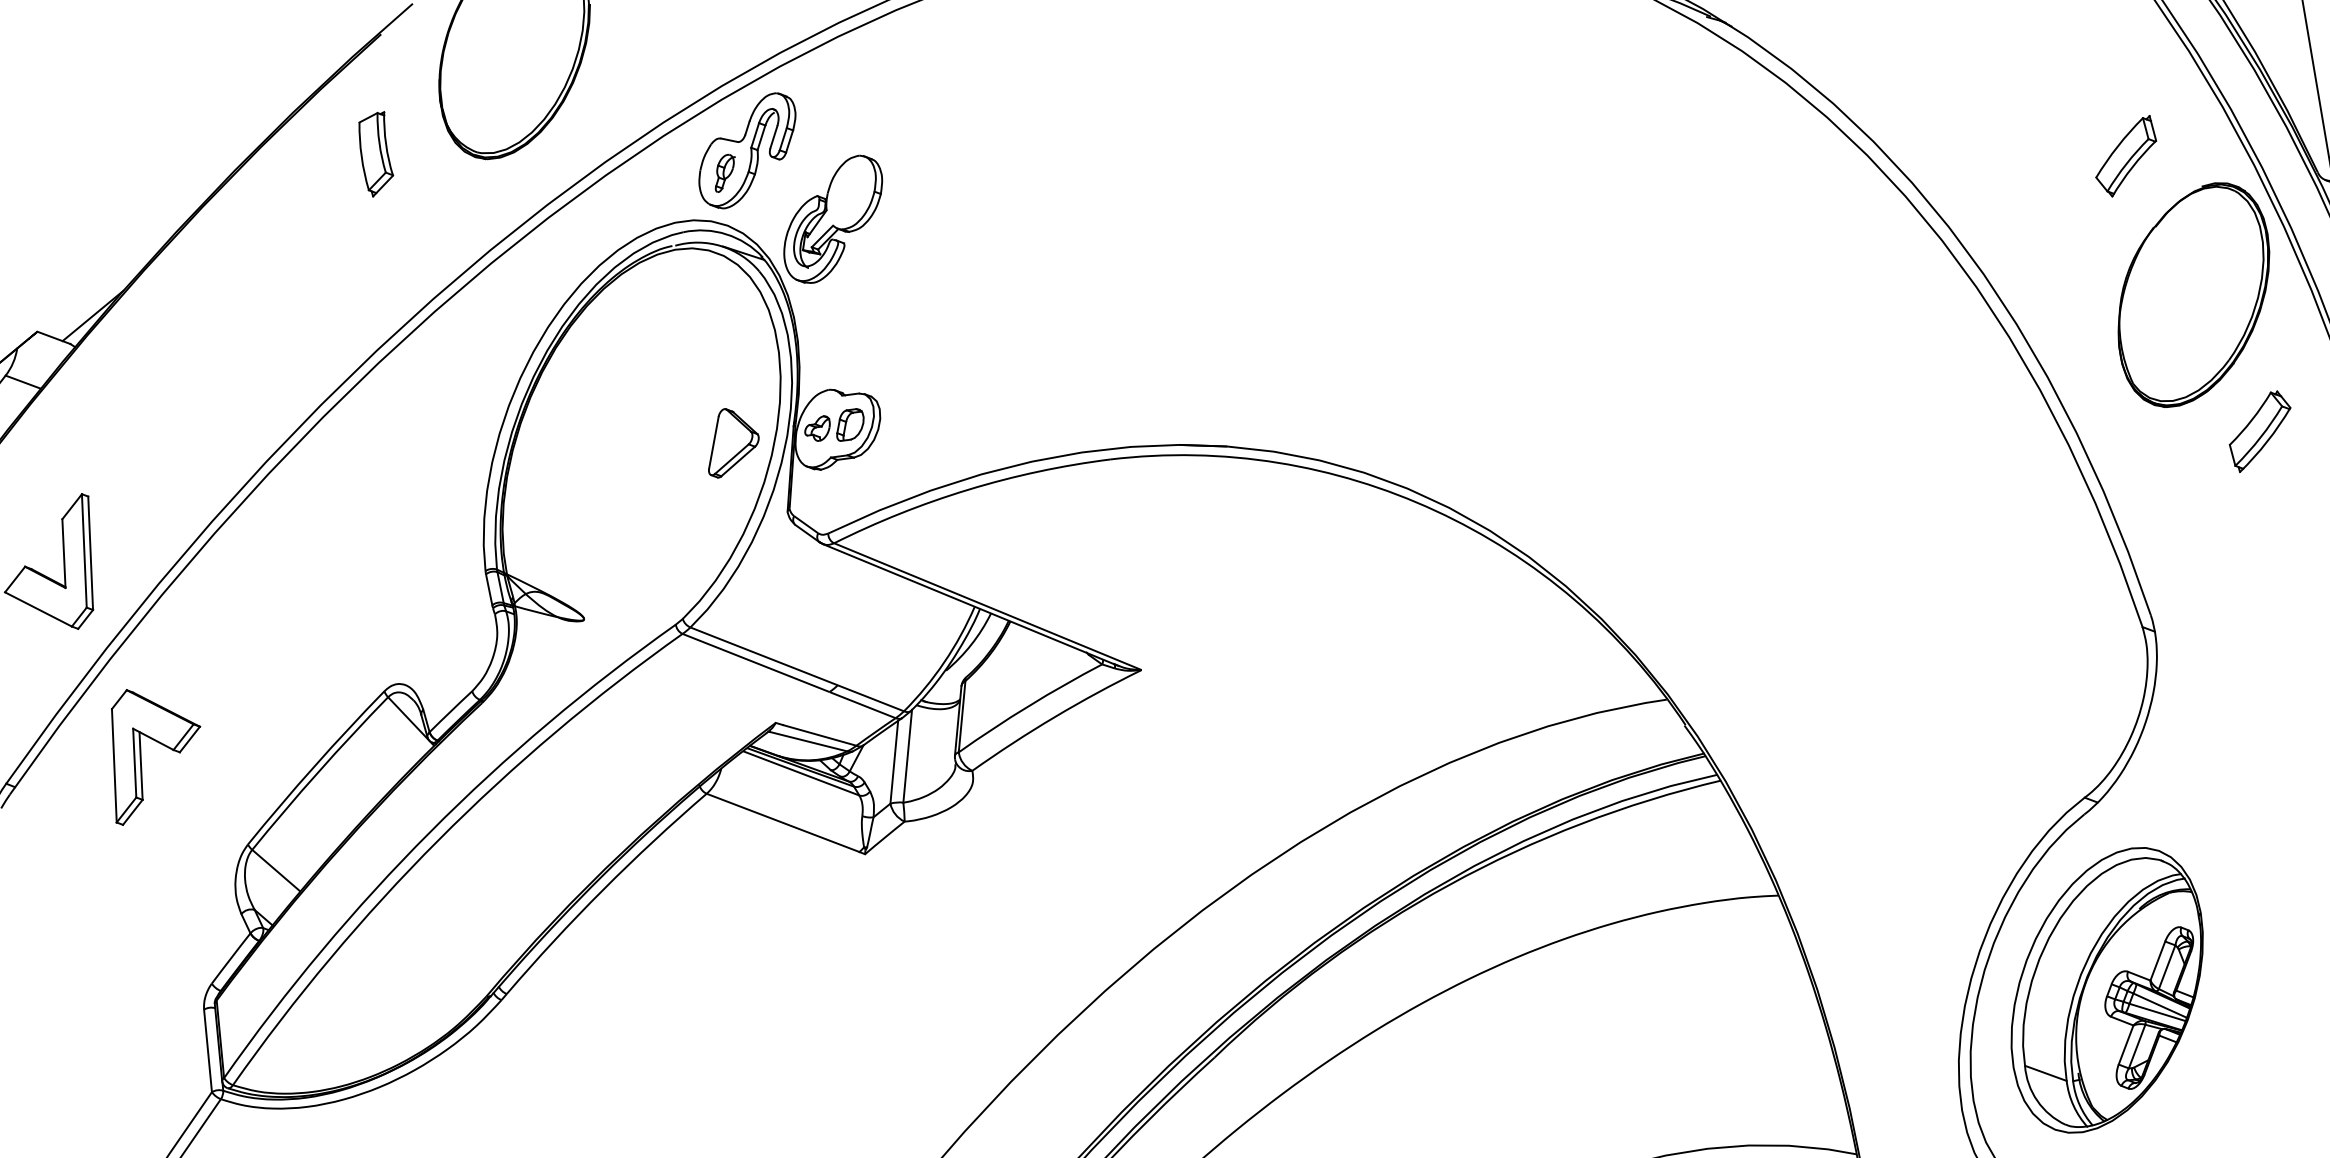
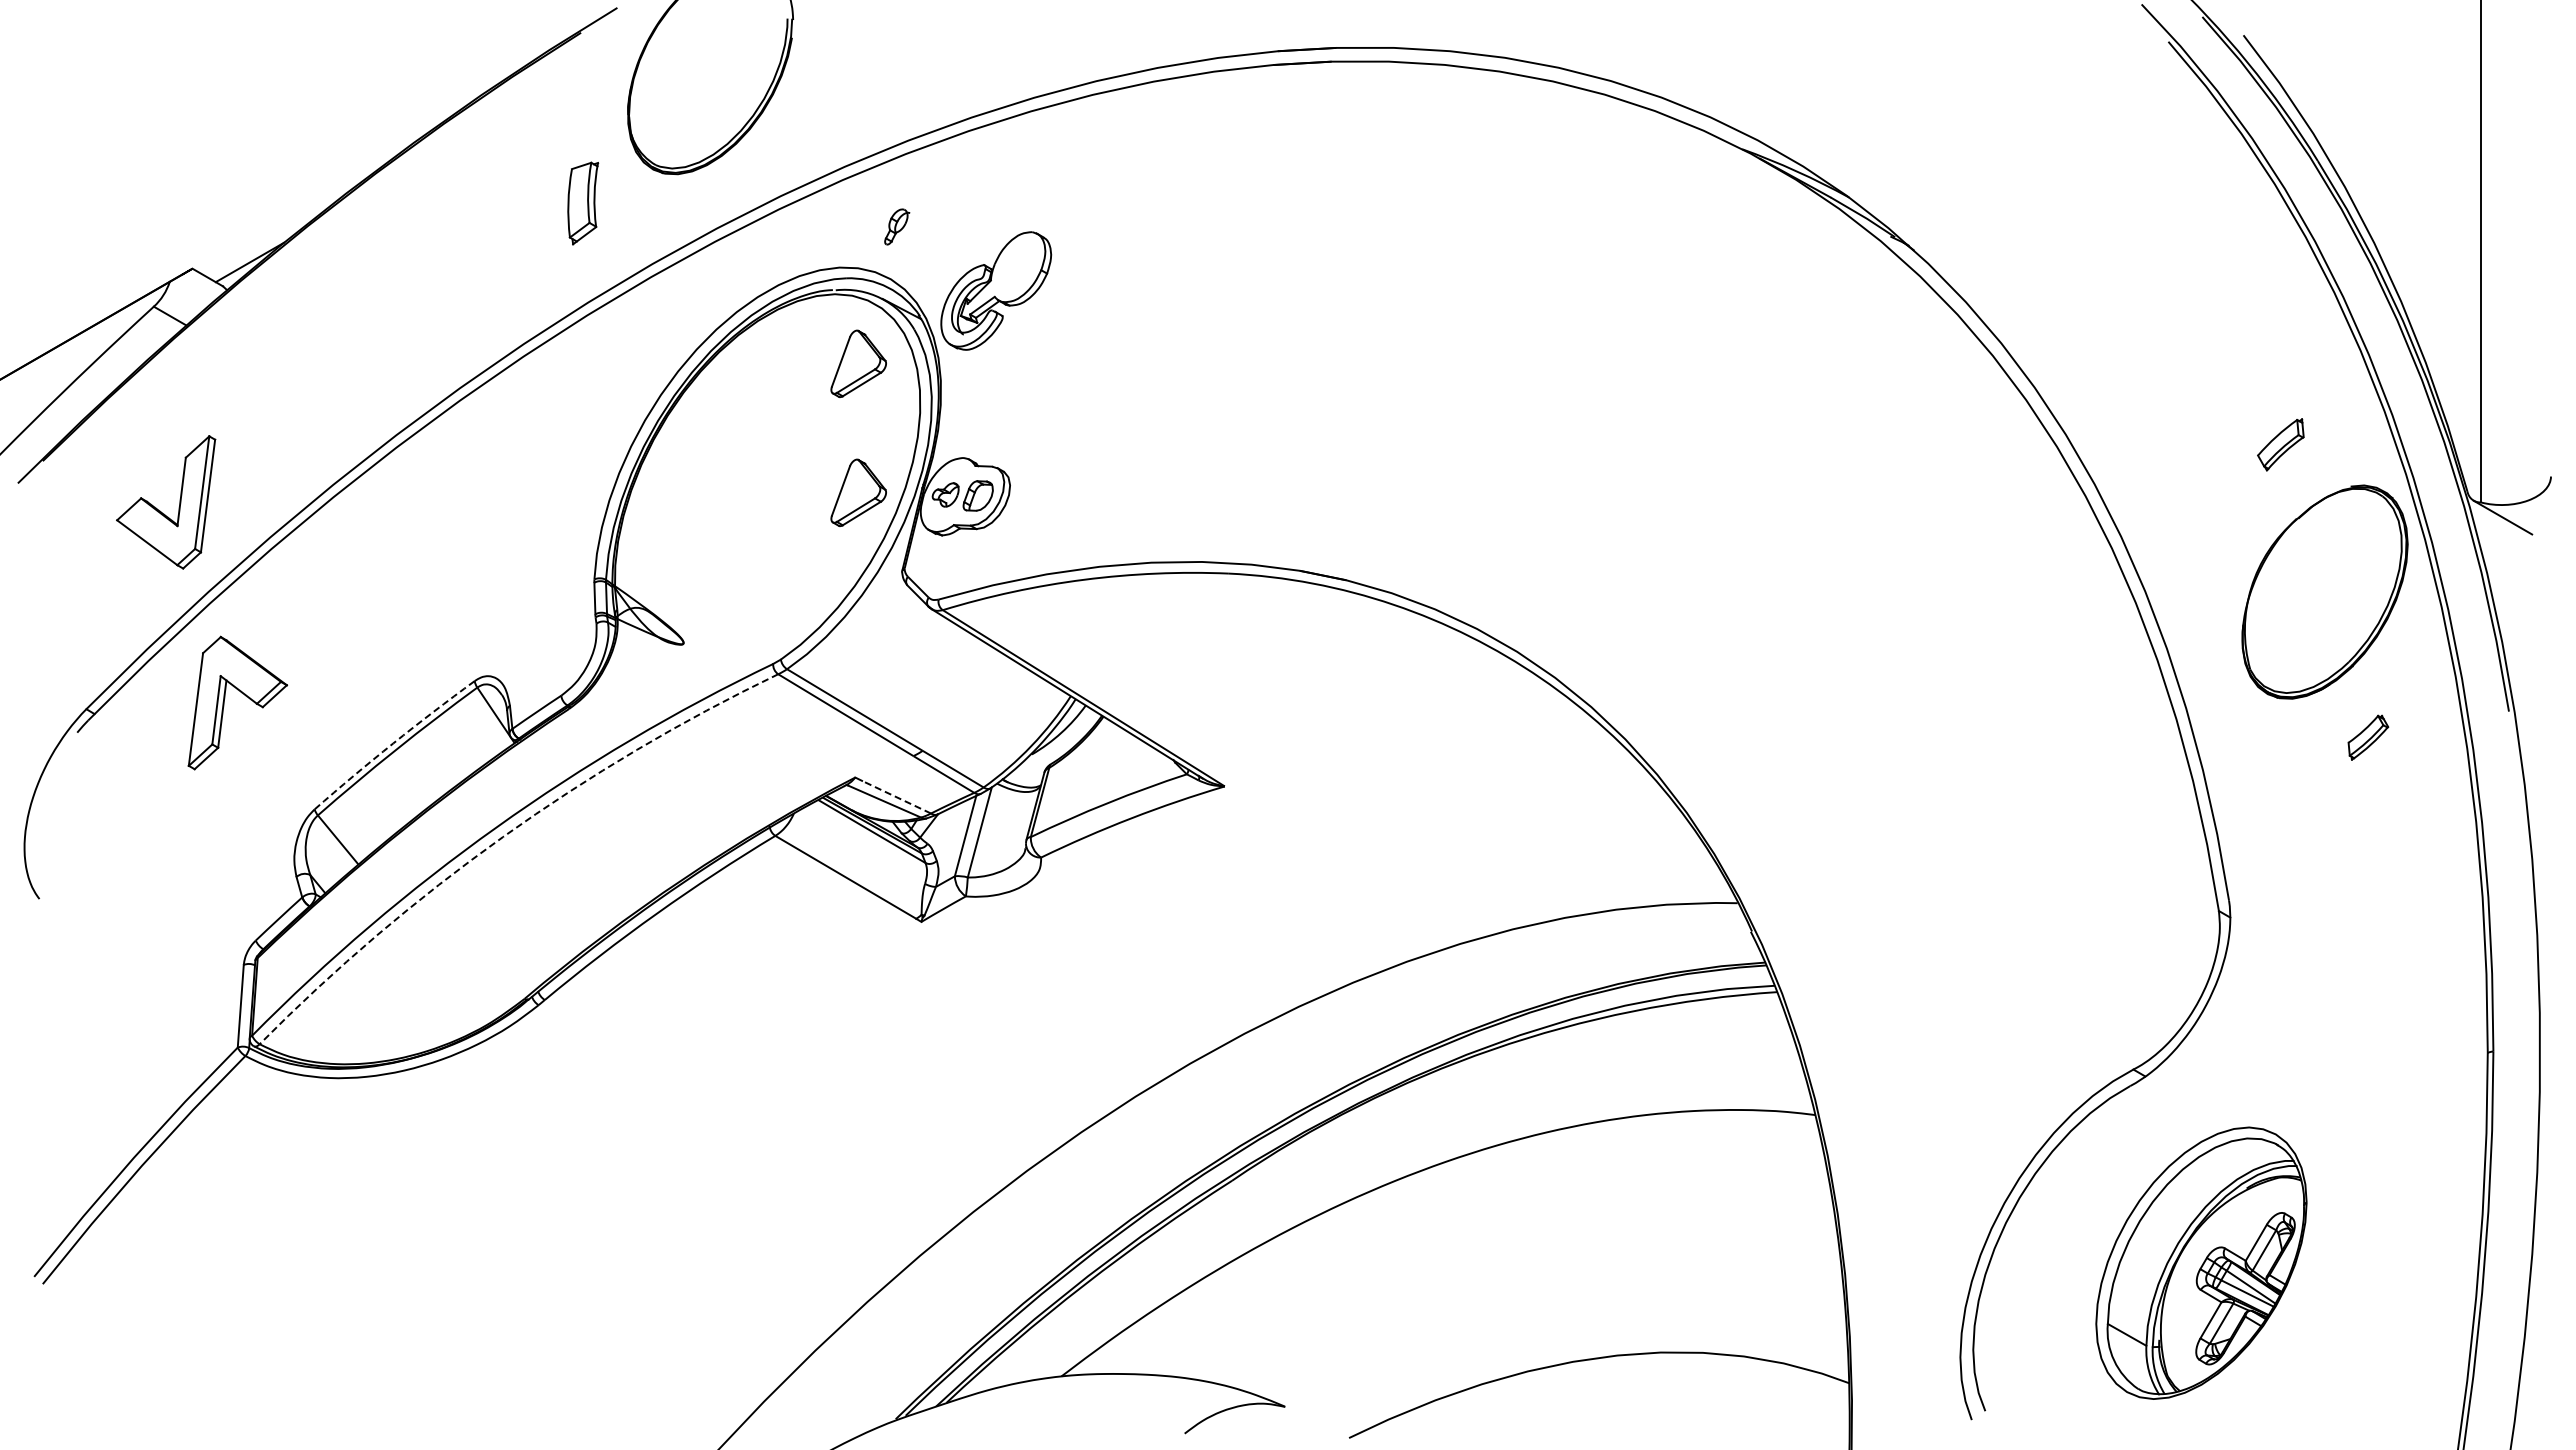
part: (747, 150) -> (922, 208), removed
part: (376, 154) -> (583, 203), moved
part: (2125, 156) -> (2280, 444), size x0.7
part: (709, 314) -> (858, 363), added
part: (2261, 431) -> (2368, 737), size x0.6
line: (819, 734) -> (896, 796), solid -> dashed
arc: (314, 766) -> (393, 743), solid -> dashed
arc: (438, 840) -> (503, 837), solid -> dashed
part: (2107, 989) -> (2201, 1262), moved

